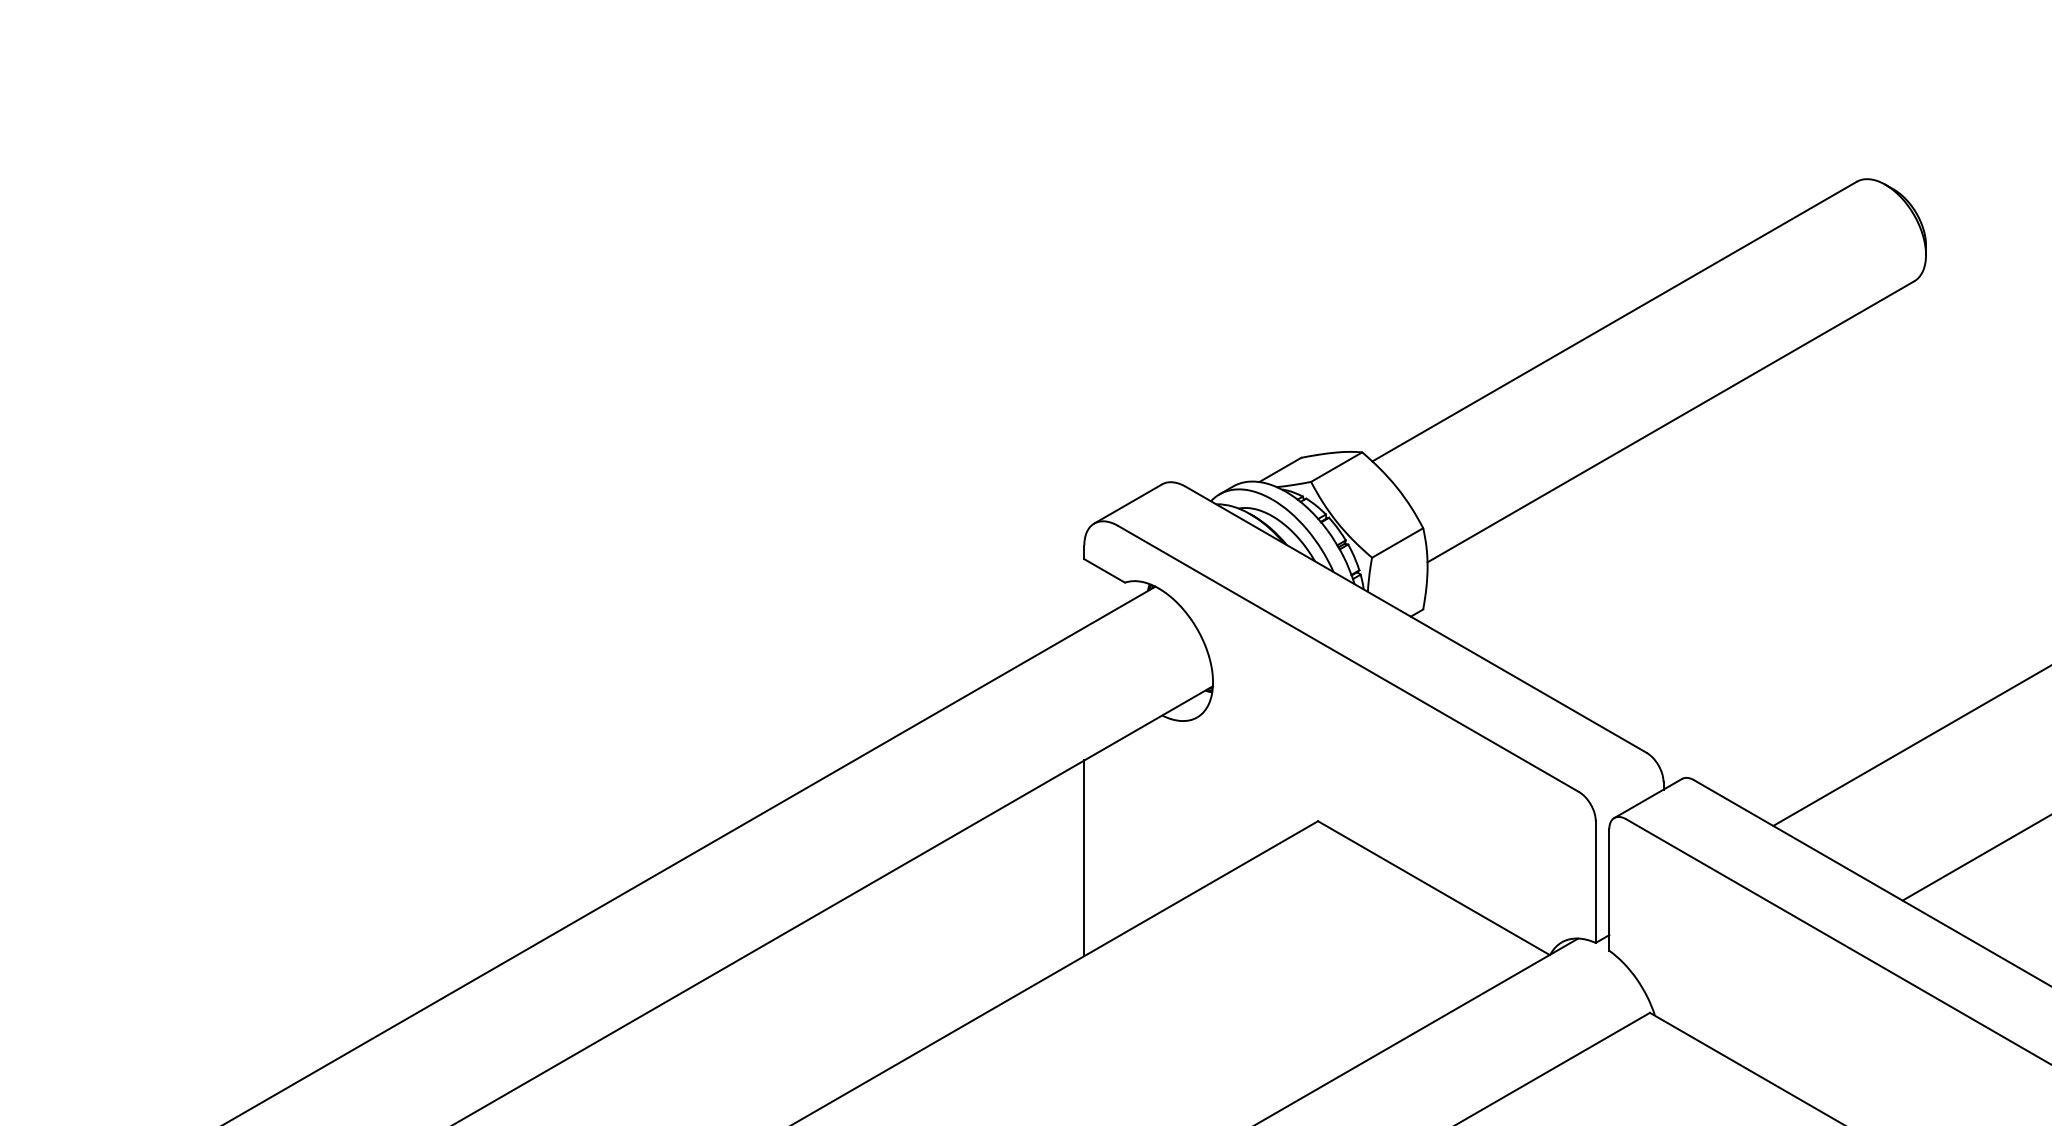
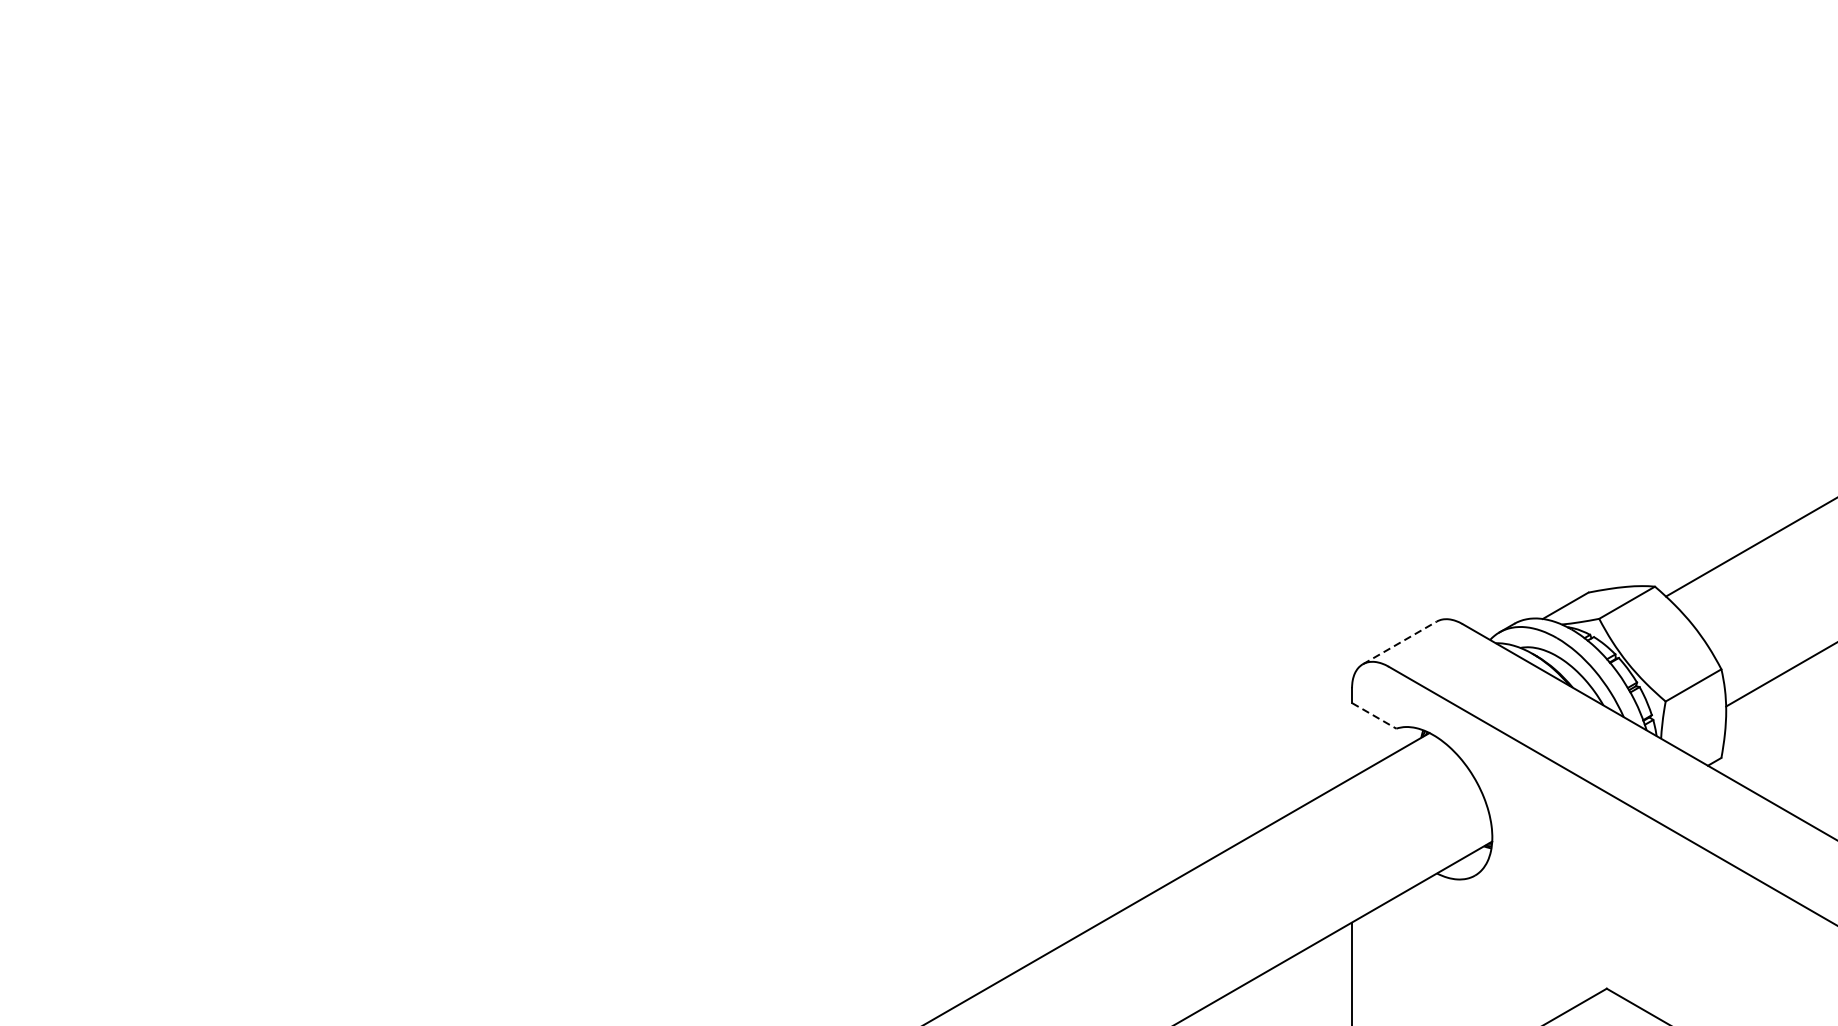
line: (1128, 503) -> (1400, 642), solid -> dashed
line: (1105, 571) -> (1375, 716), solid -> dashed

